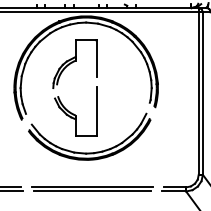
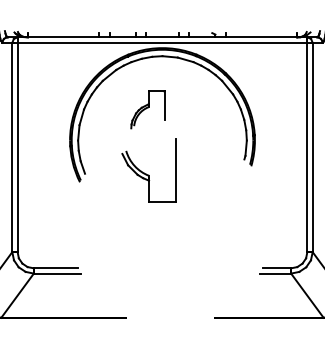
part: (74, 63) -> (147, 109), size x0.6
part: (89, 152) -> (166, 223), removed
line: (92, 187) -> (170, 268), removed
line: (92, 191) -> (170, 273), removed

